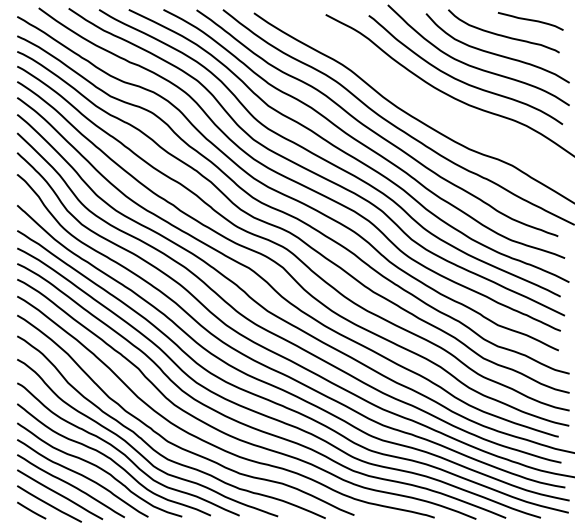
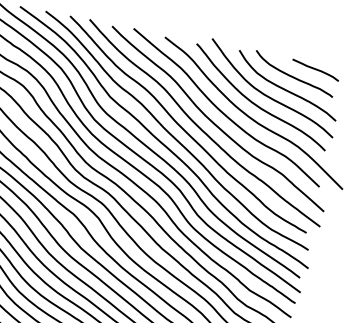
curve: (418, 97) -> (222, 111), added

